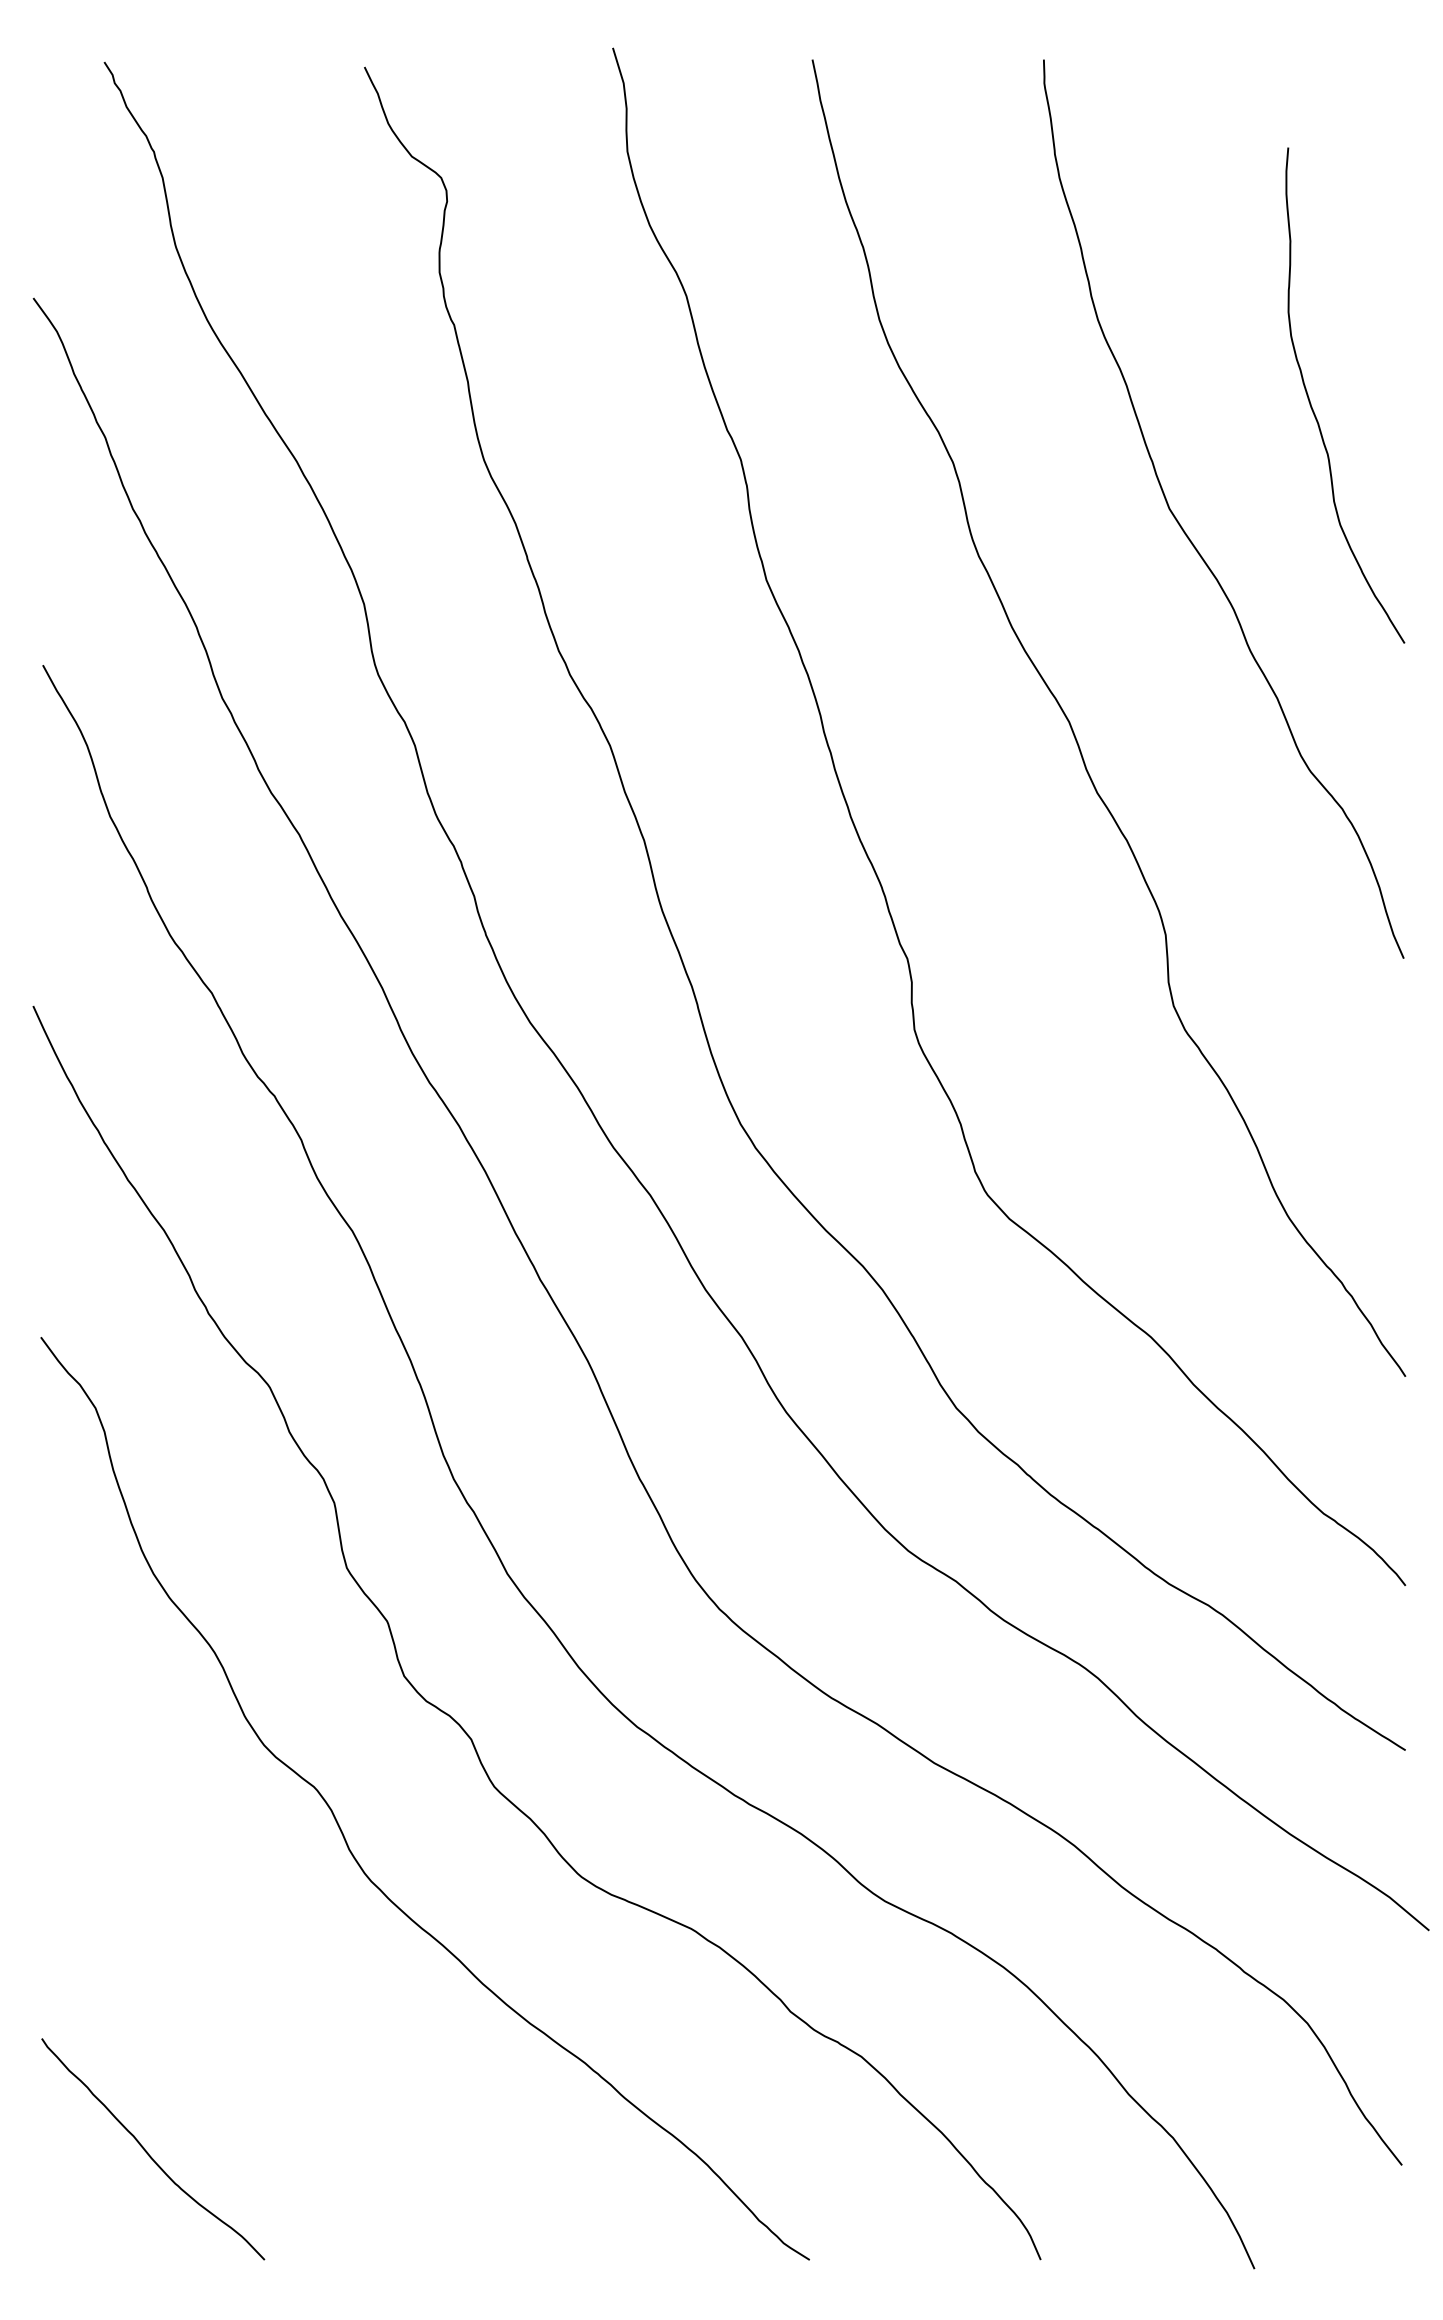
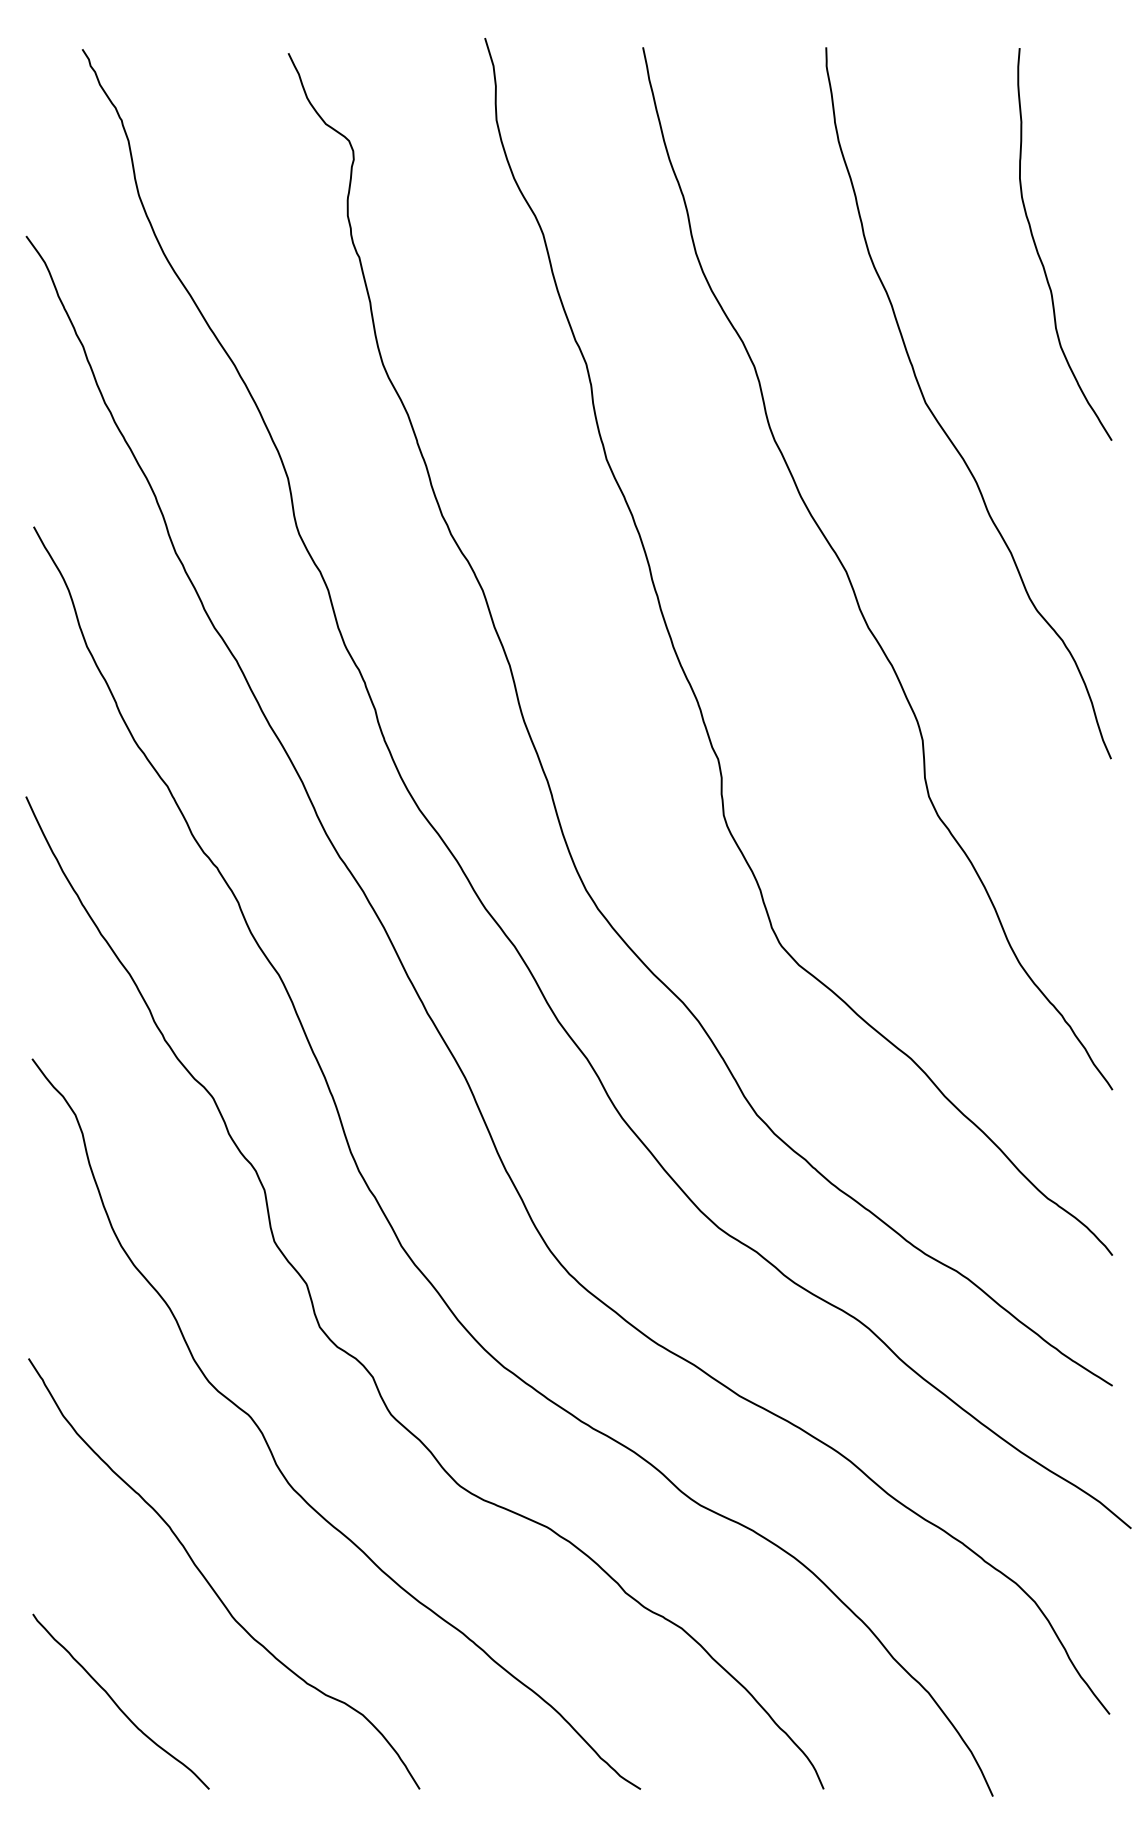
curve: (1312, 406) -> (1038, 253), moved
curve: (264, 1998) -> (209, 1582), added

